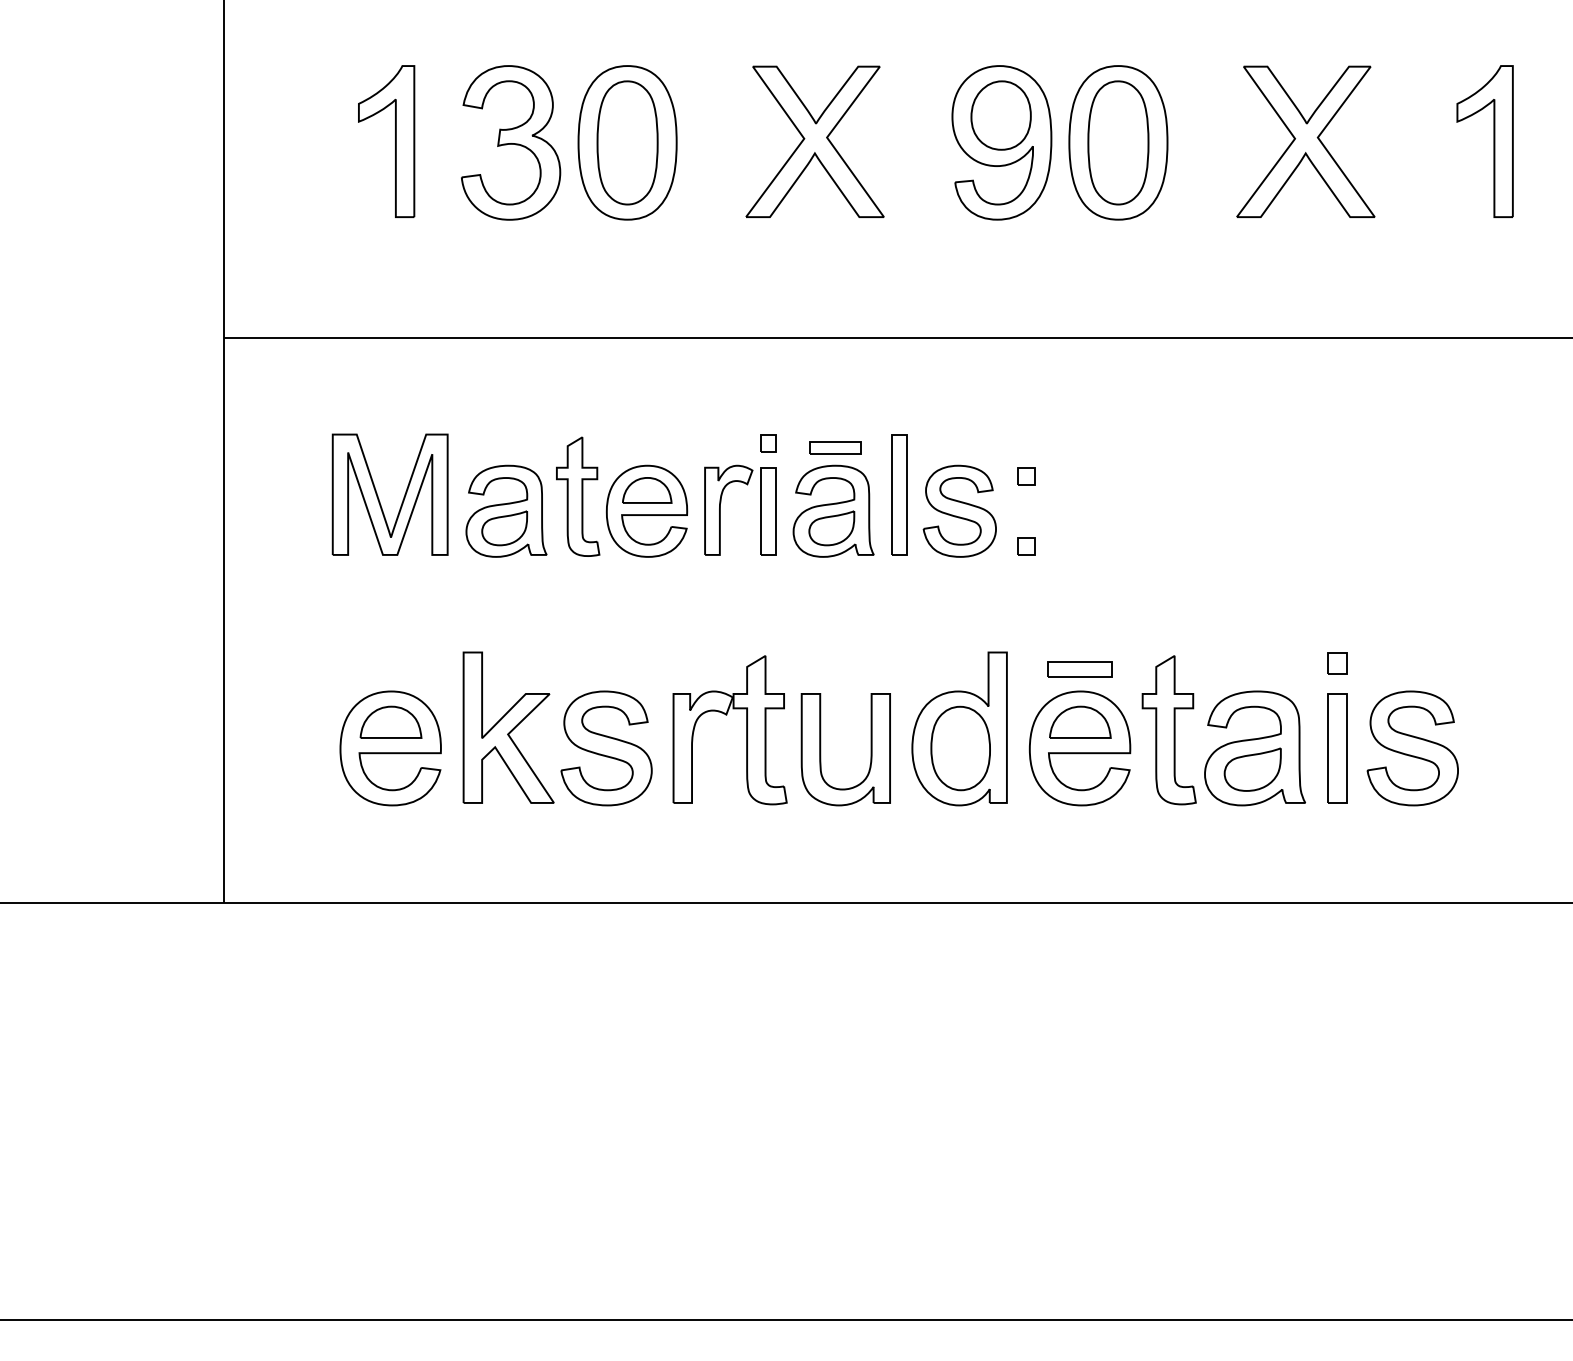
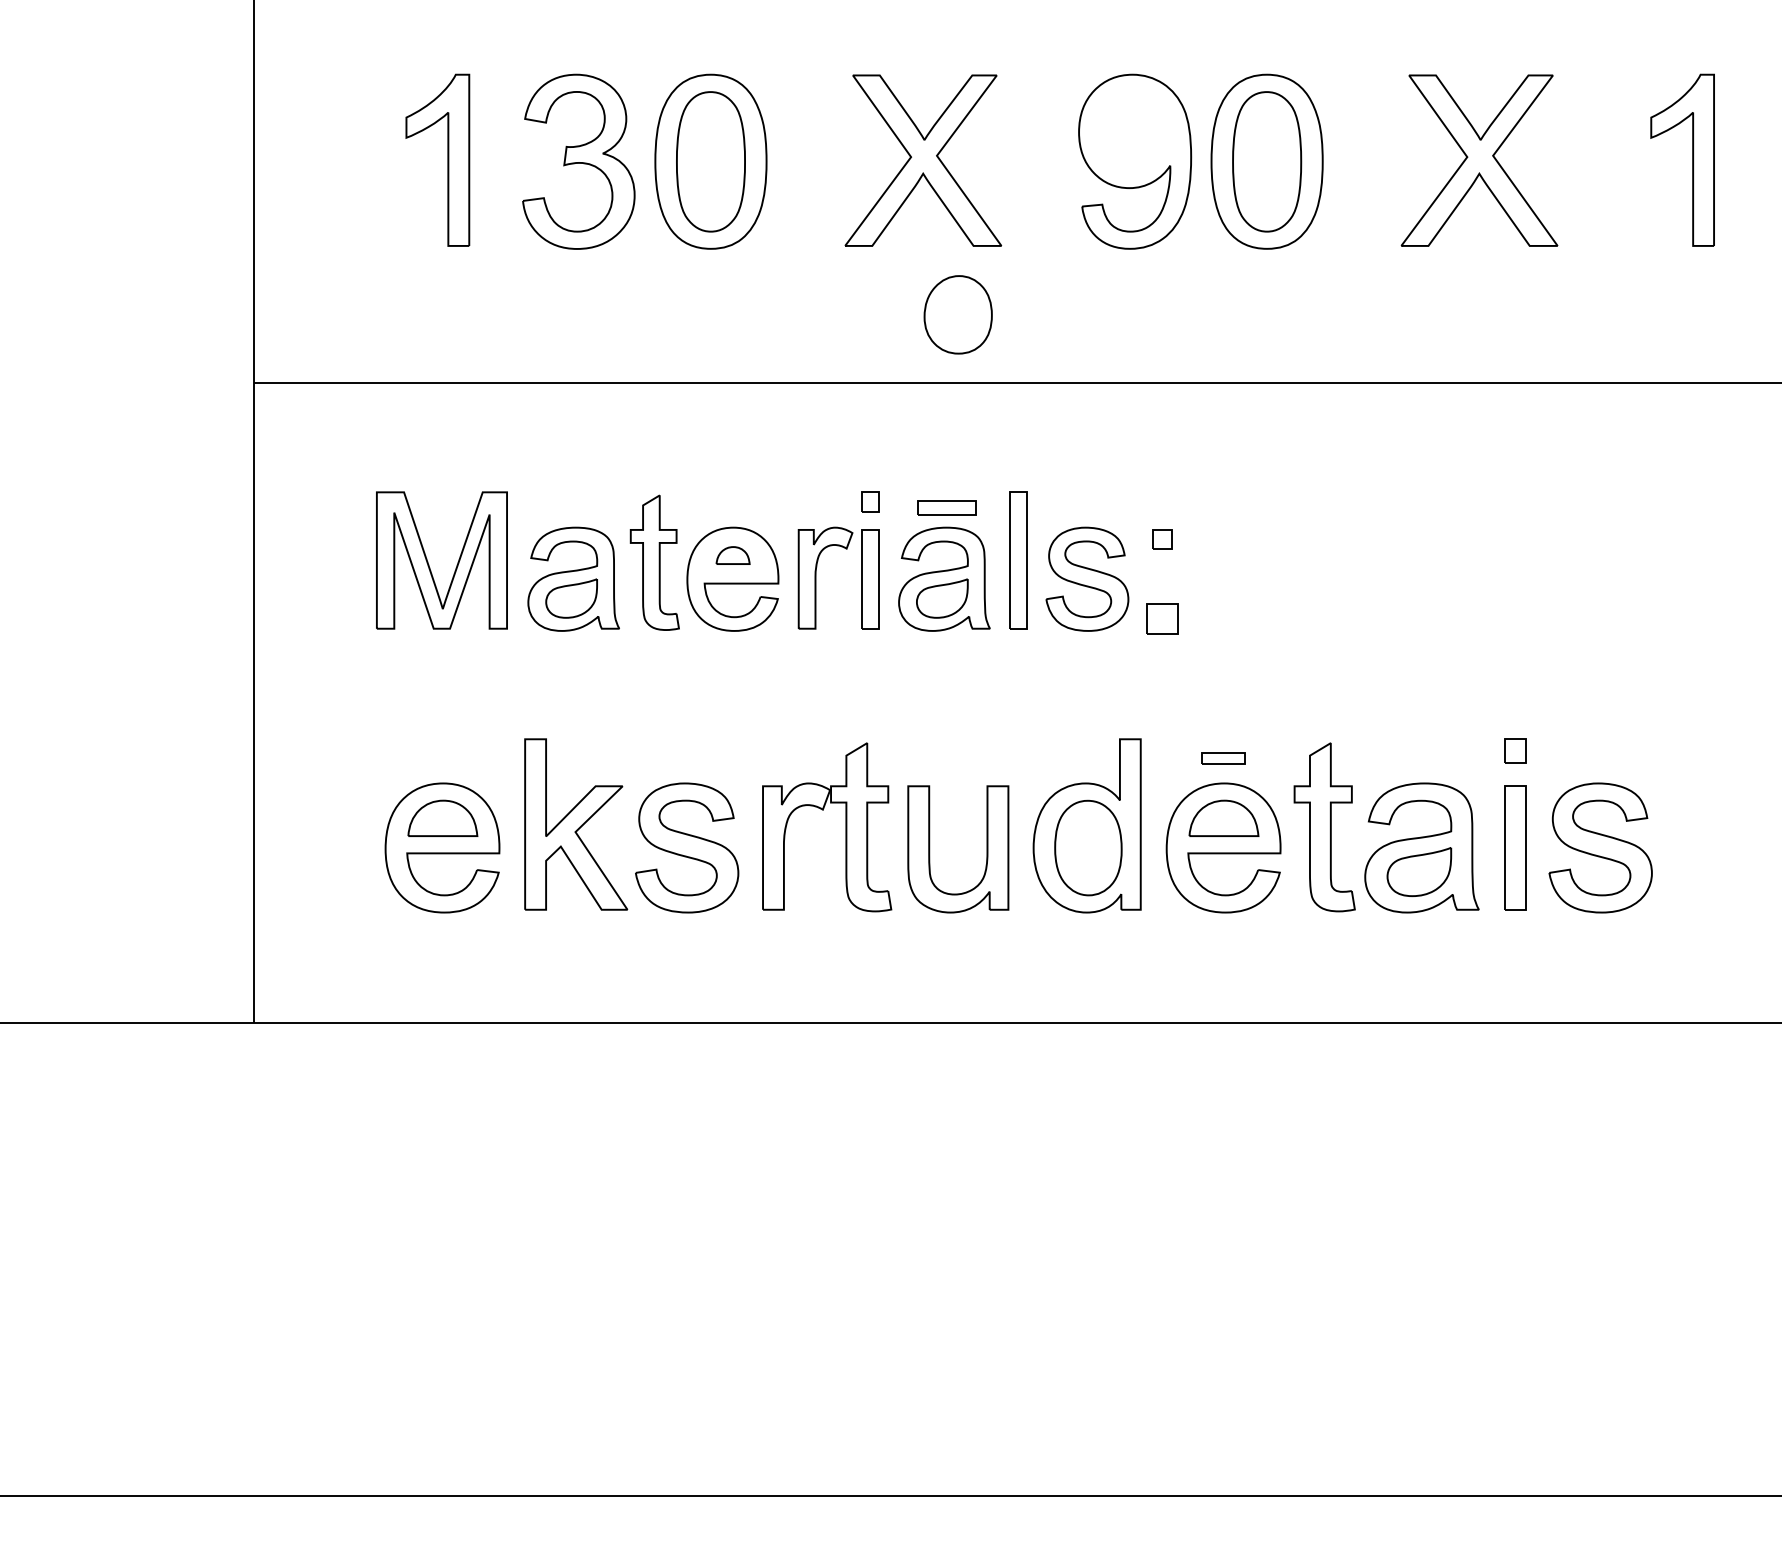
part: (1000, 115) -> (957, 314), moved
part: (646, 490) -> (732, 555), size x0.6
part: (1026, 546) -> (1162, 619), size x1.6
part: (1079, 669) -> (1223, 758), size x0.6

